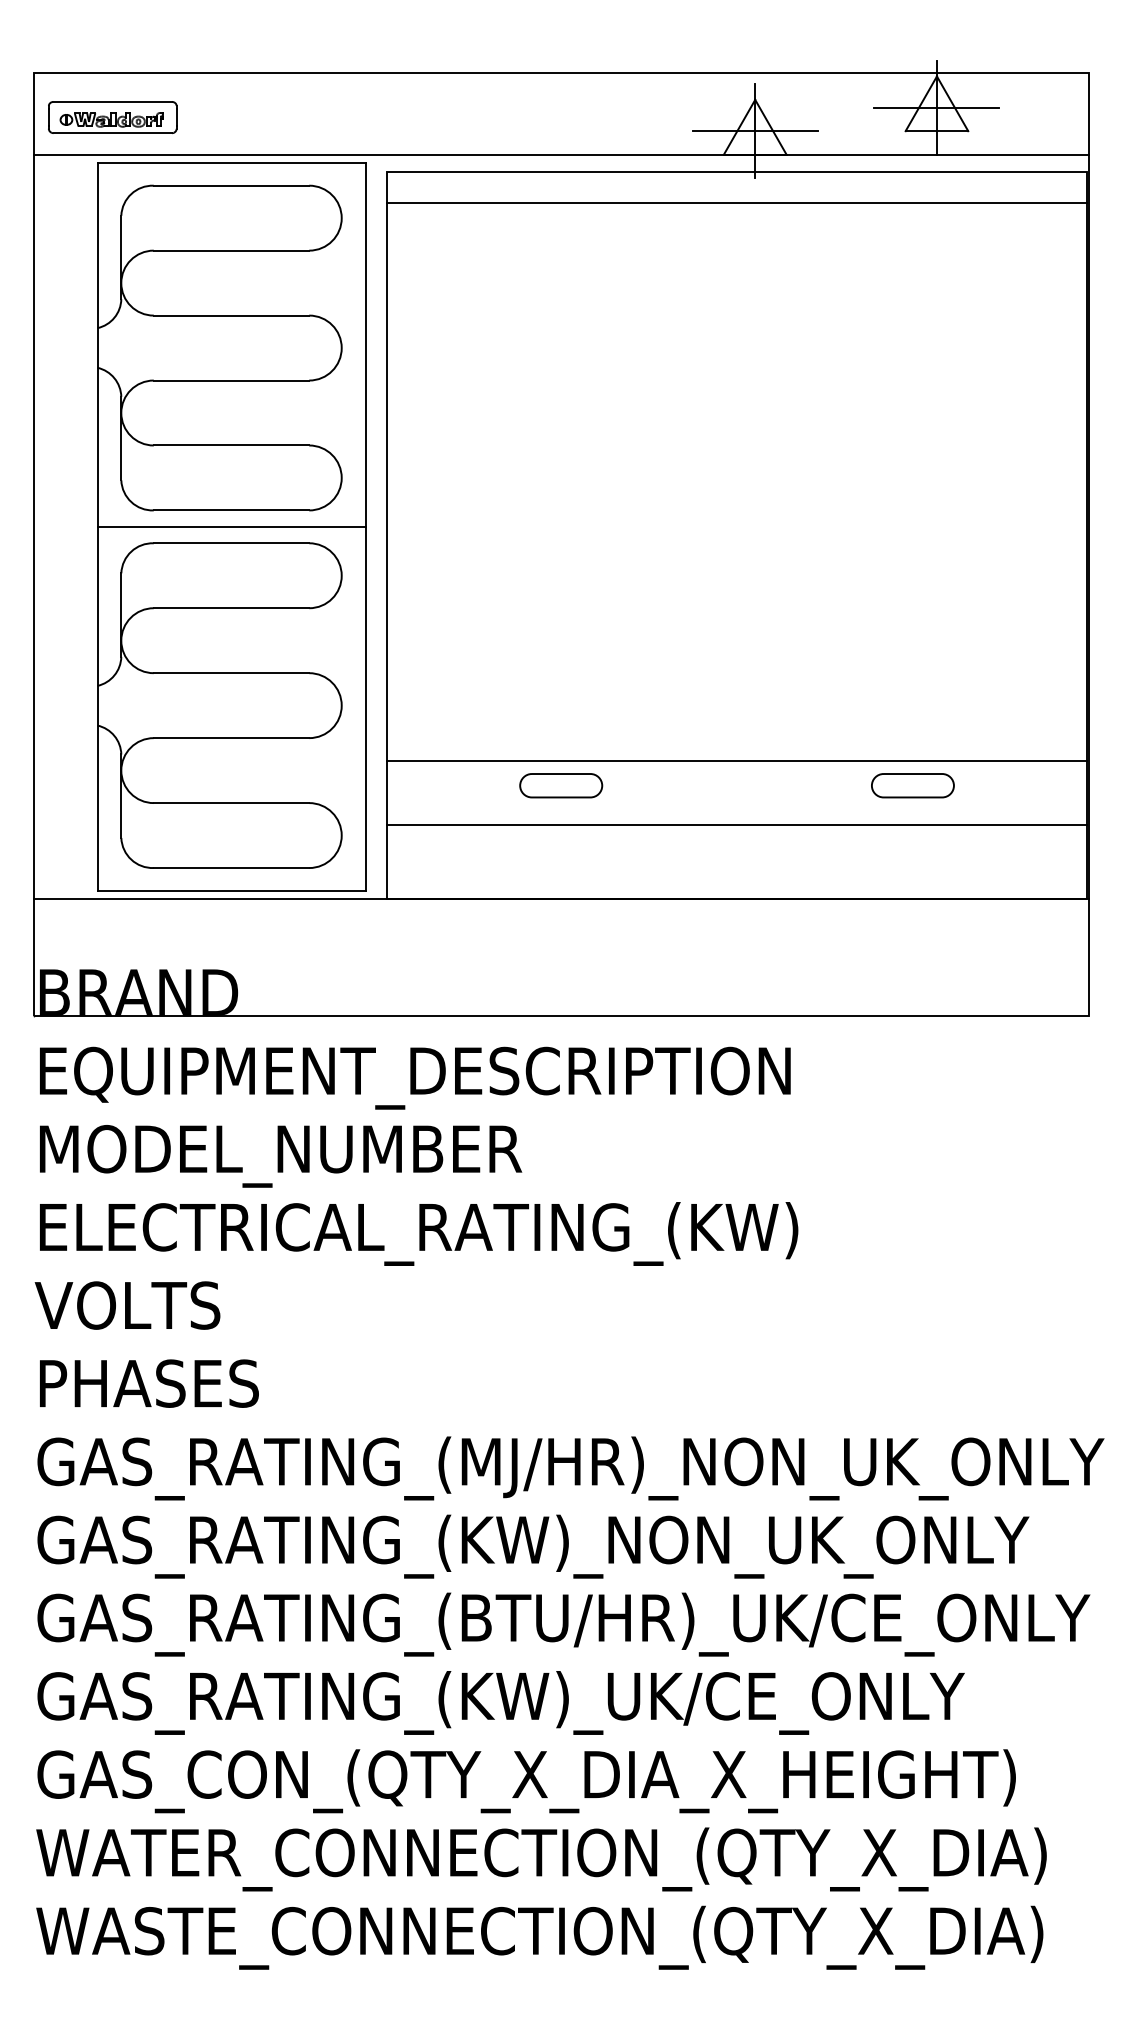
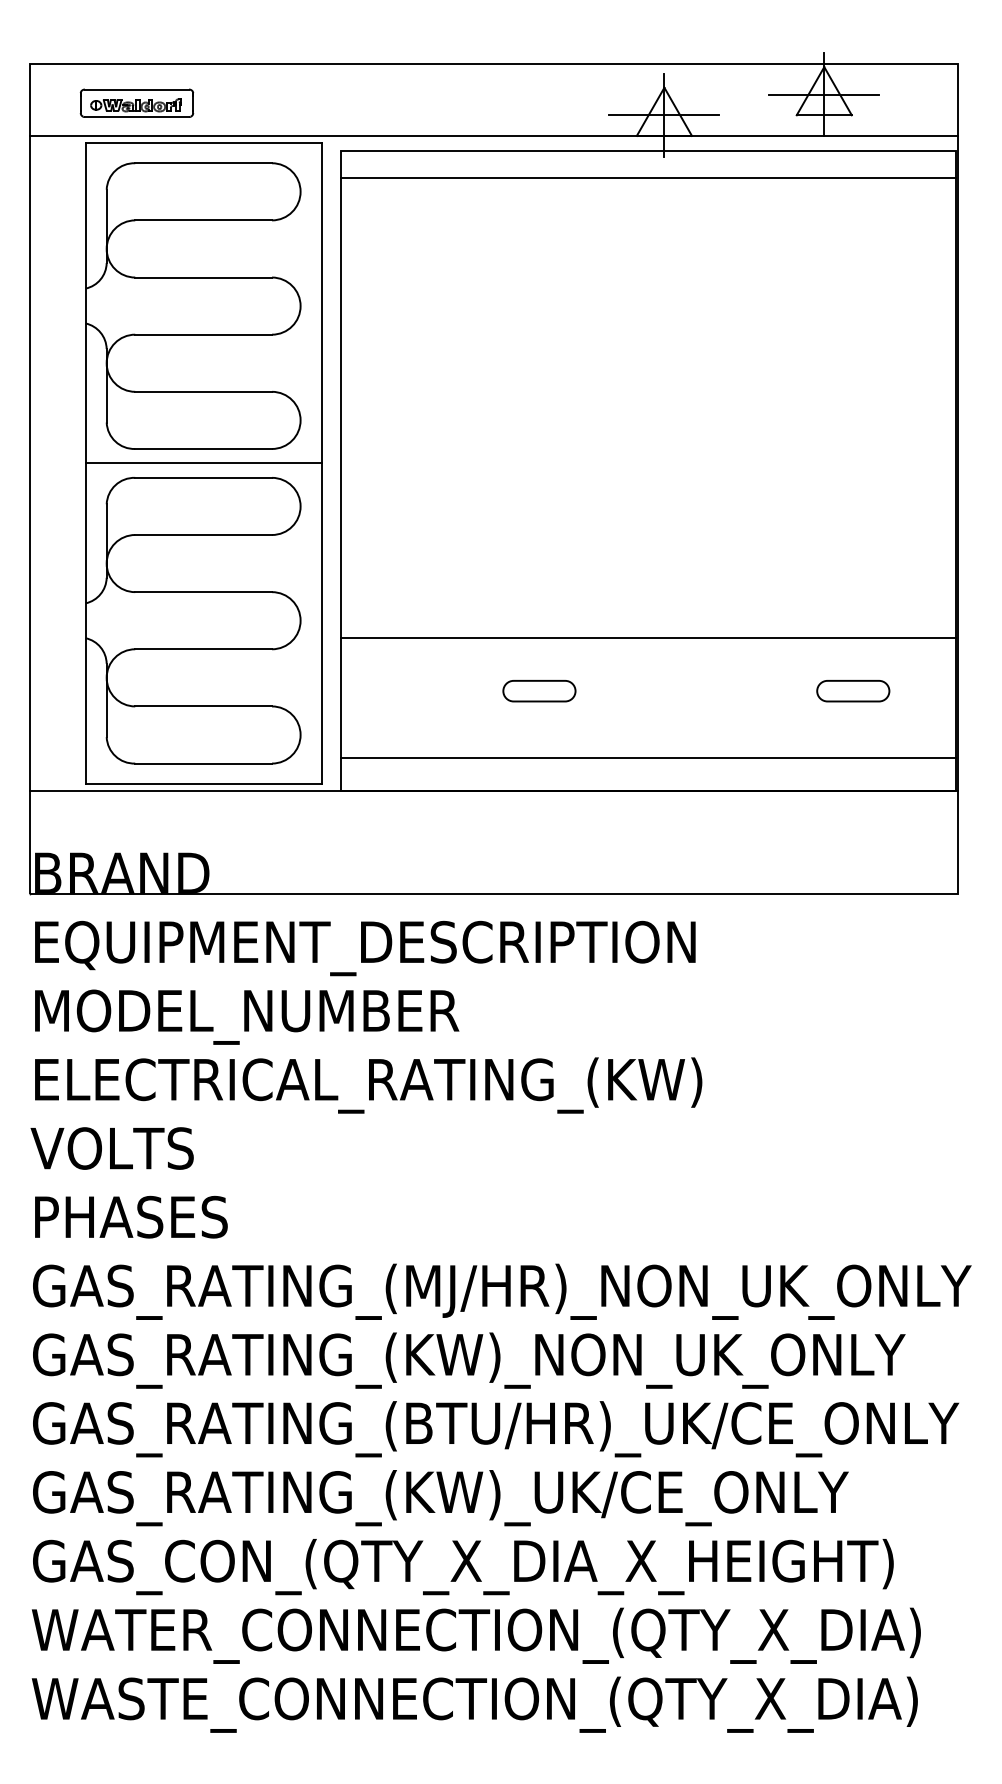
part: (112, 117) -> (136, 103), moved
line: (737, 761) -> (648, 638), moved
part: (561, 785) -> (539, 690), moved
part: (912, 785) -> (852, 690), moved
line: (737, 825) -> (648, 758), moved

